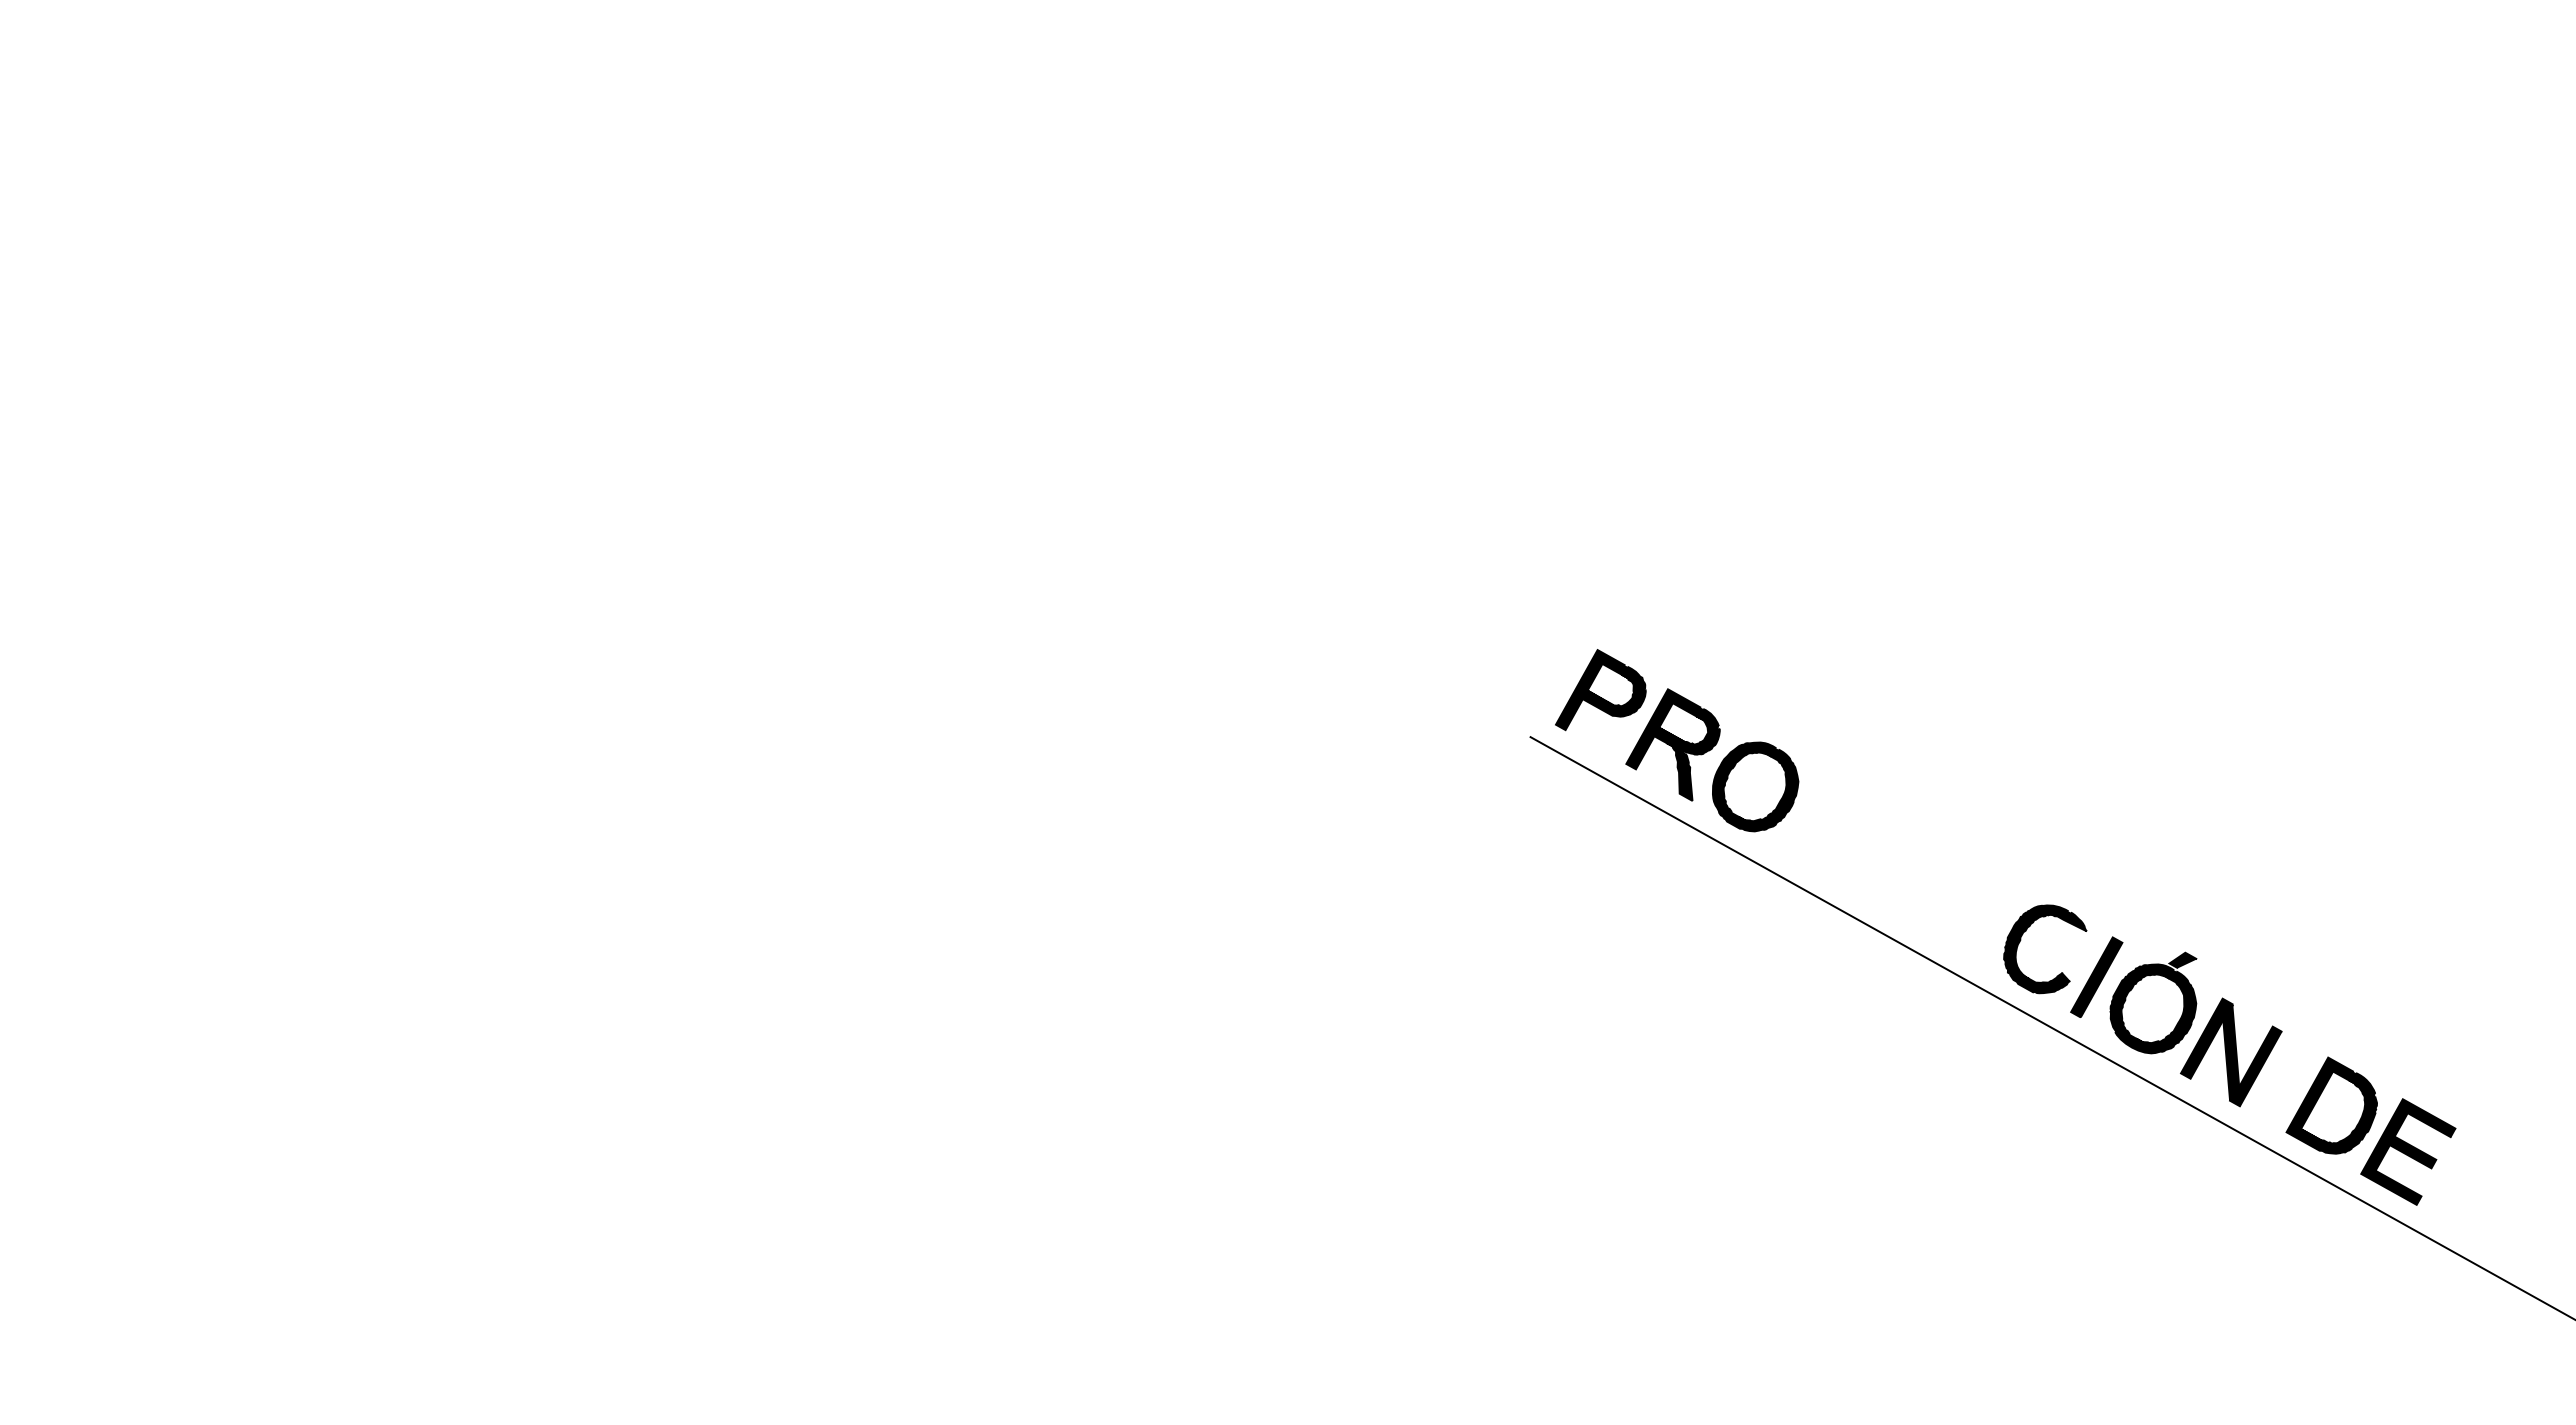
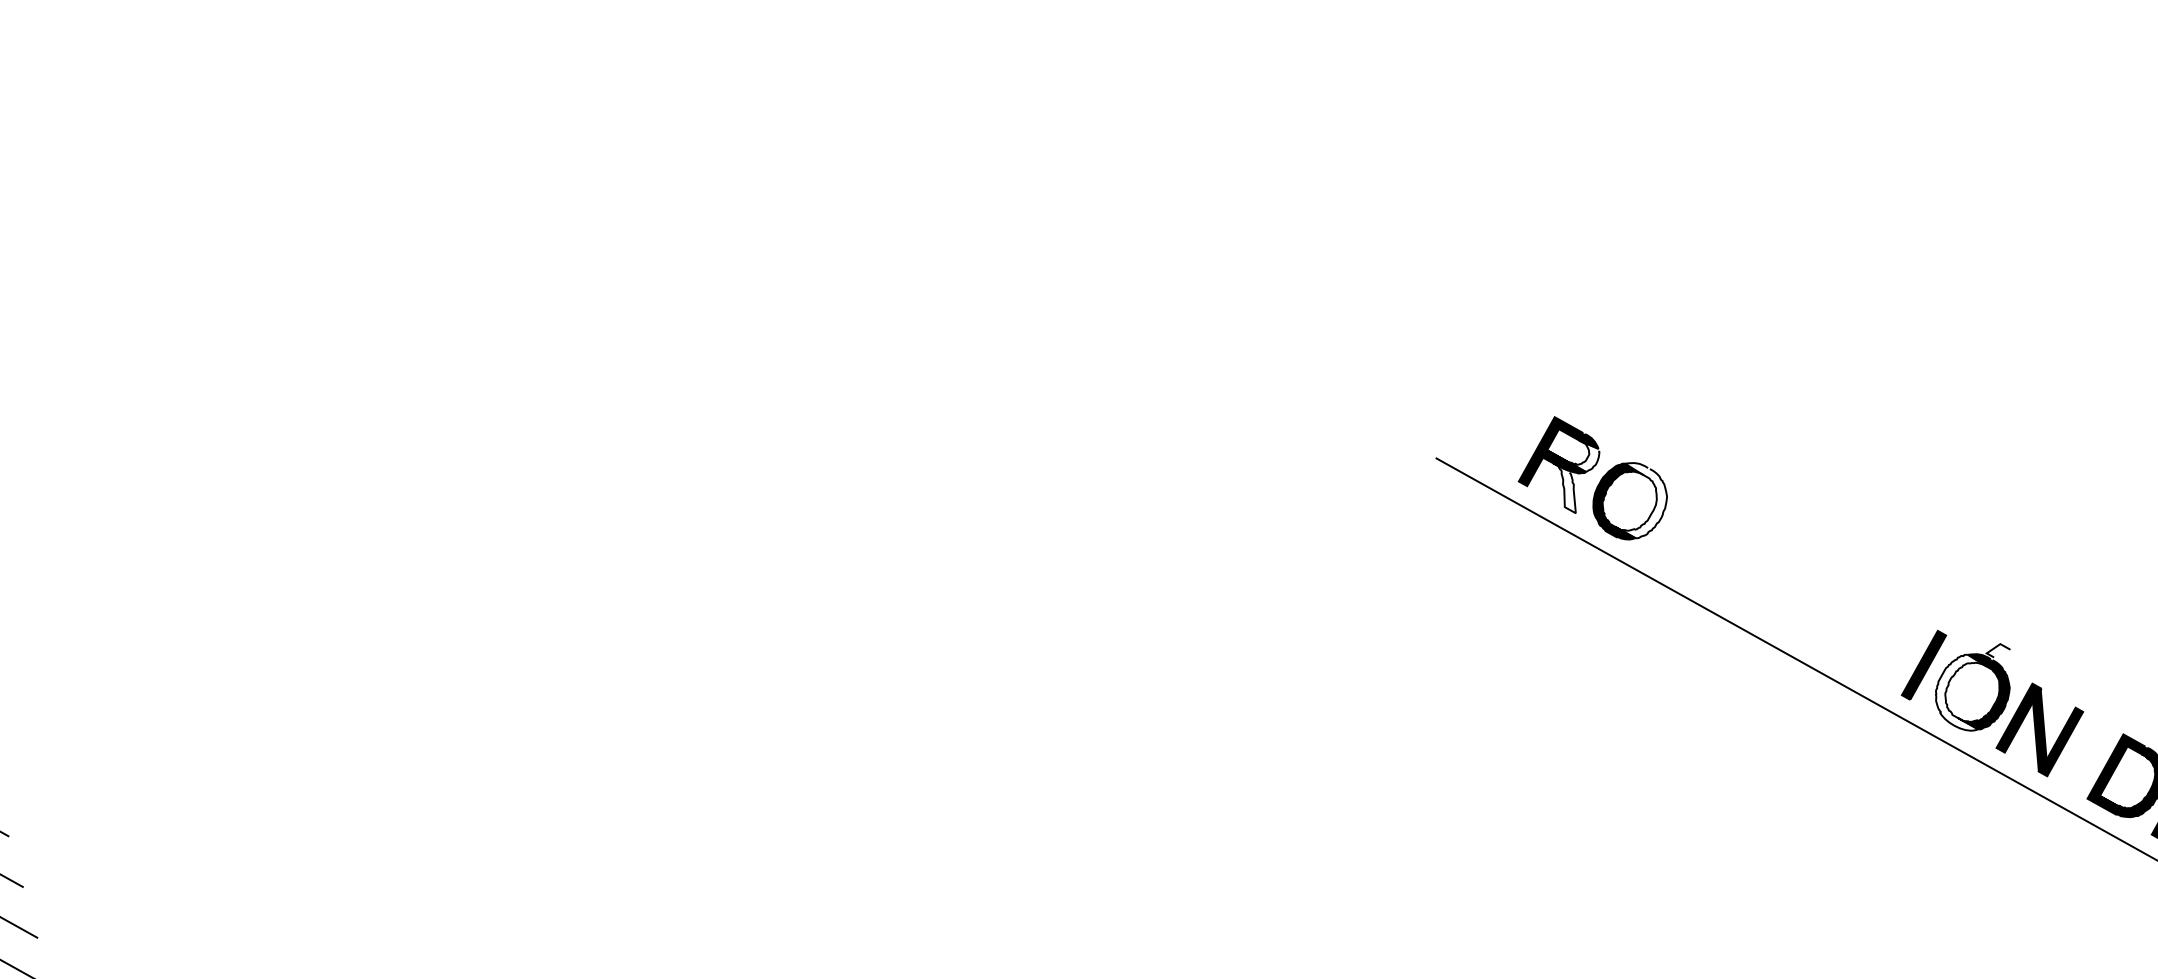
part: (1600, 690) -> (1496, 418), removed
fill: (1689, 734) -> (1573, 456), removed
fill: (1679, 771) -> (1564, 487), removed
fill: (1768, 785) -> (1641, 500), removed
part: (2021, 940) -> (1859, 633), removed
fill: (2183, 960) -> (1998, 650), removed
fill: (2139, 1009) -> (1960, 692), removed

